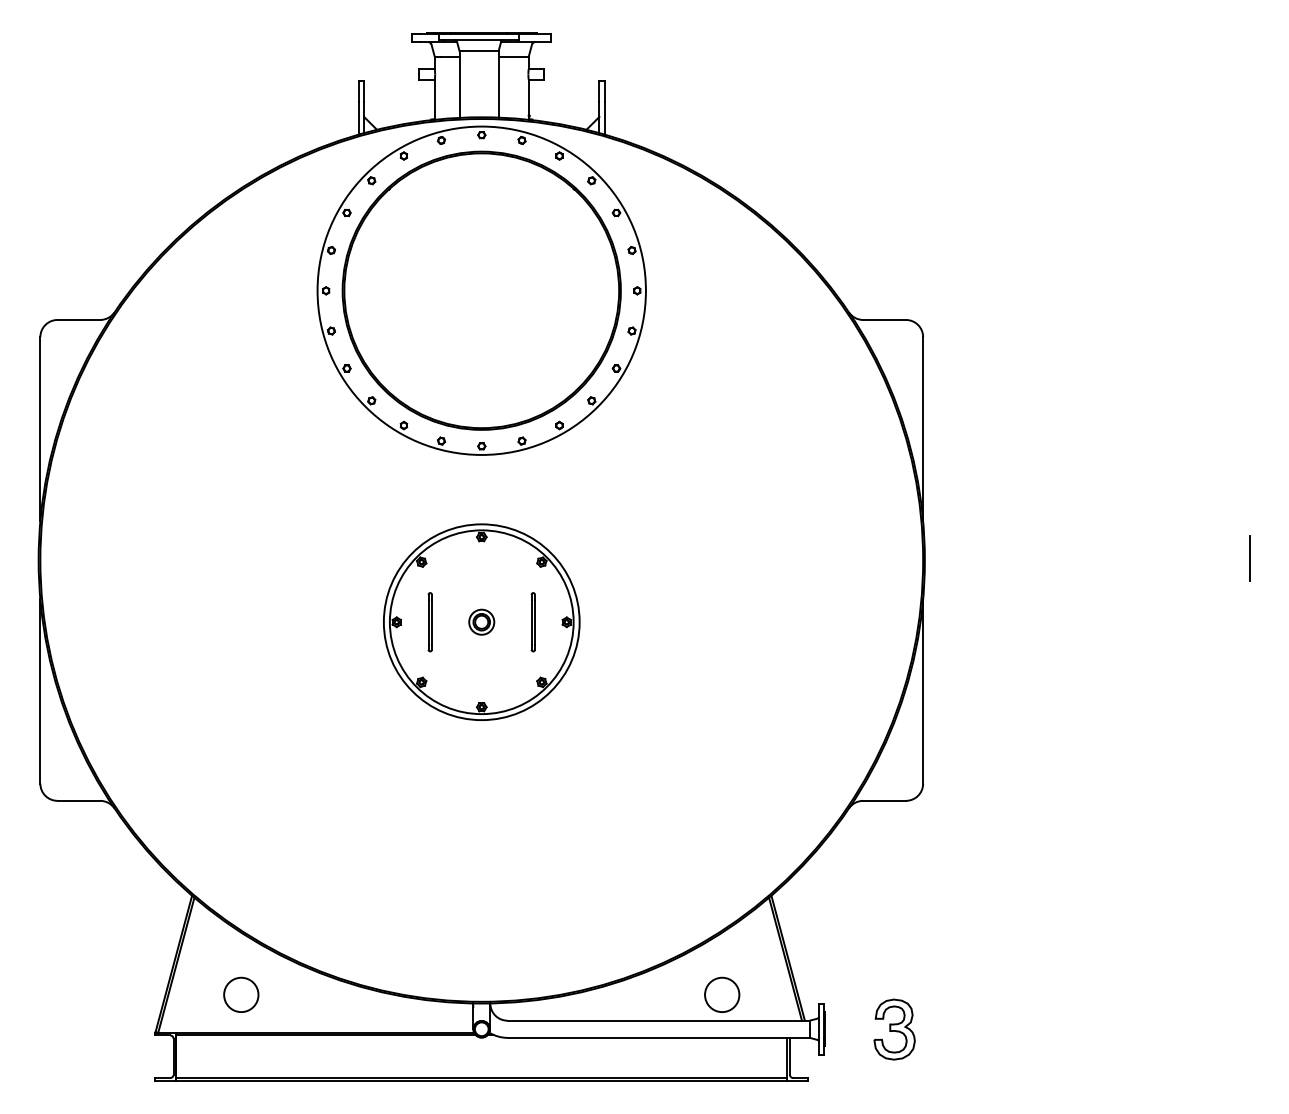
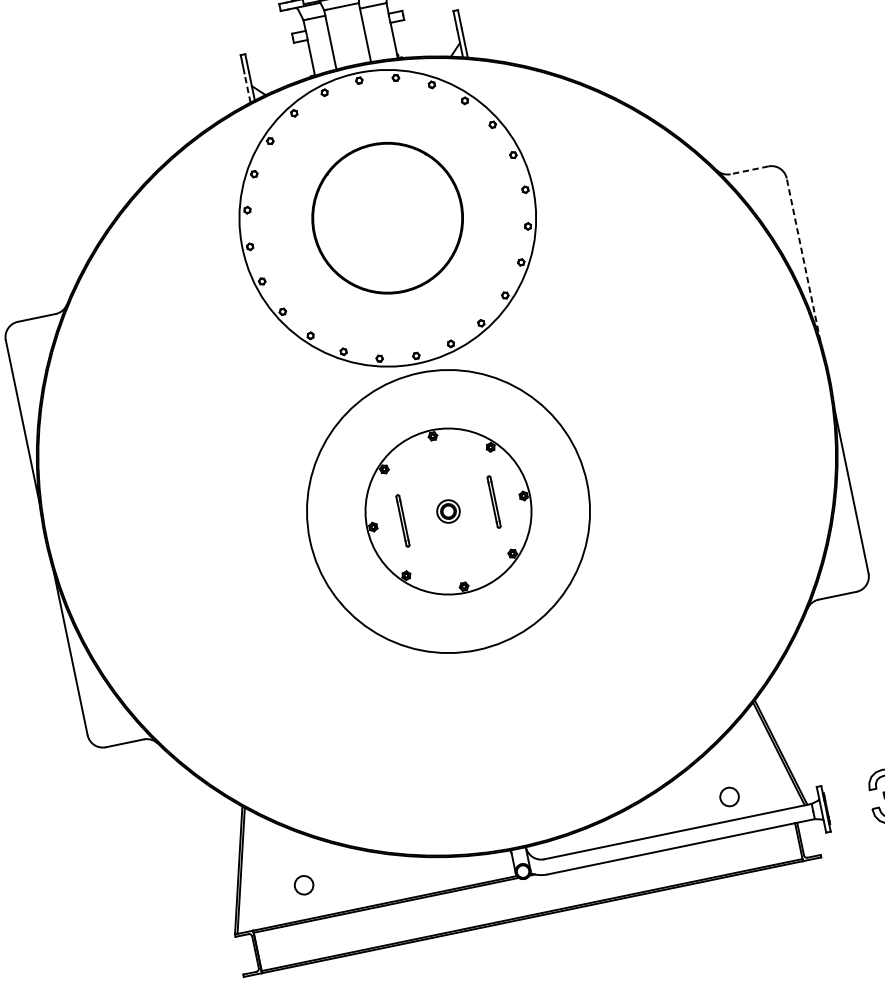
line: (358, 118) -> (247, 88), solid -> dashed
part: (481, 290) -> (387, 218), size x0.6
line: (884, 319) -> (749, 169), solid -> dashed
line: (923, 428) -> (803, 259), solid -> dashed
circle: (481, 622) -> (448, 511), size x1.6
circle: (241, 994) -> (304, 884), size x0.6
circle: (722, 994) -> (729, 796), size x0.6

